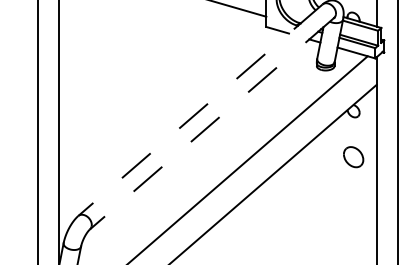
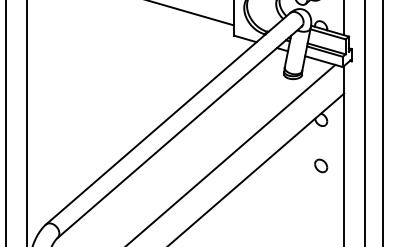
line: (200, 110) -> (168, 119), dashed -> solid
line: (212, 123) -> (180, 132), dashed -> solid
part: (353, 157) -> (321, 166), size x0.62

